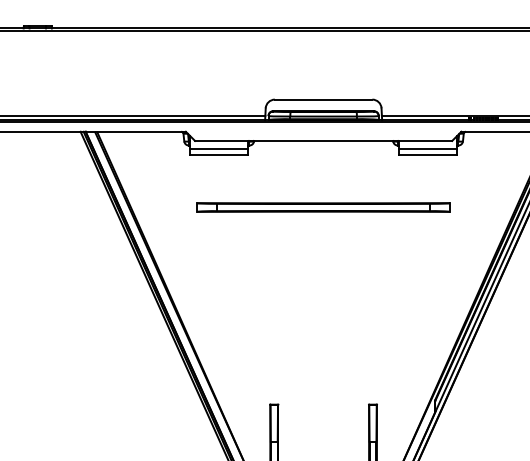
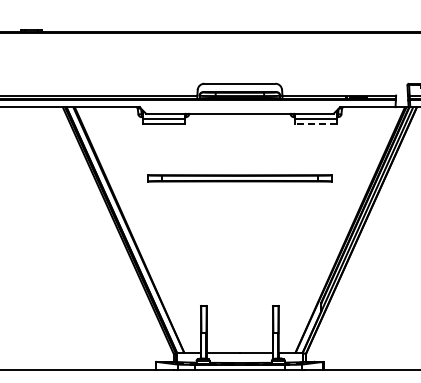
line: (428, 154) -> (316, 123), solid -> dashed
part: (323, 207) -> (239, 178), moved

